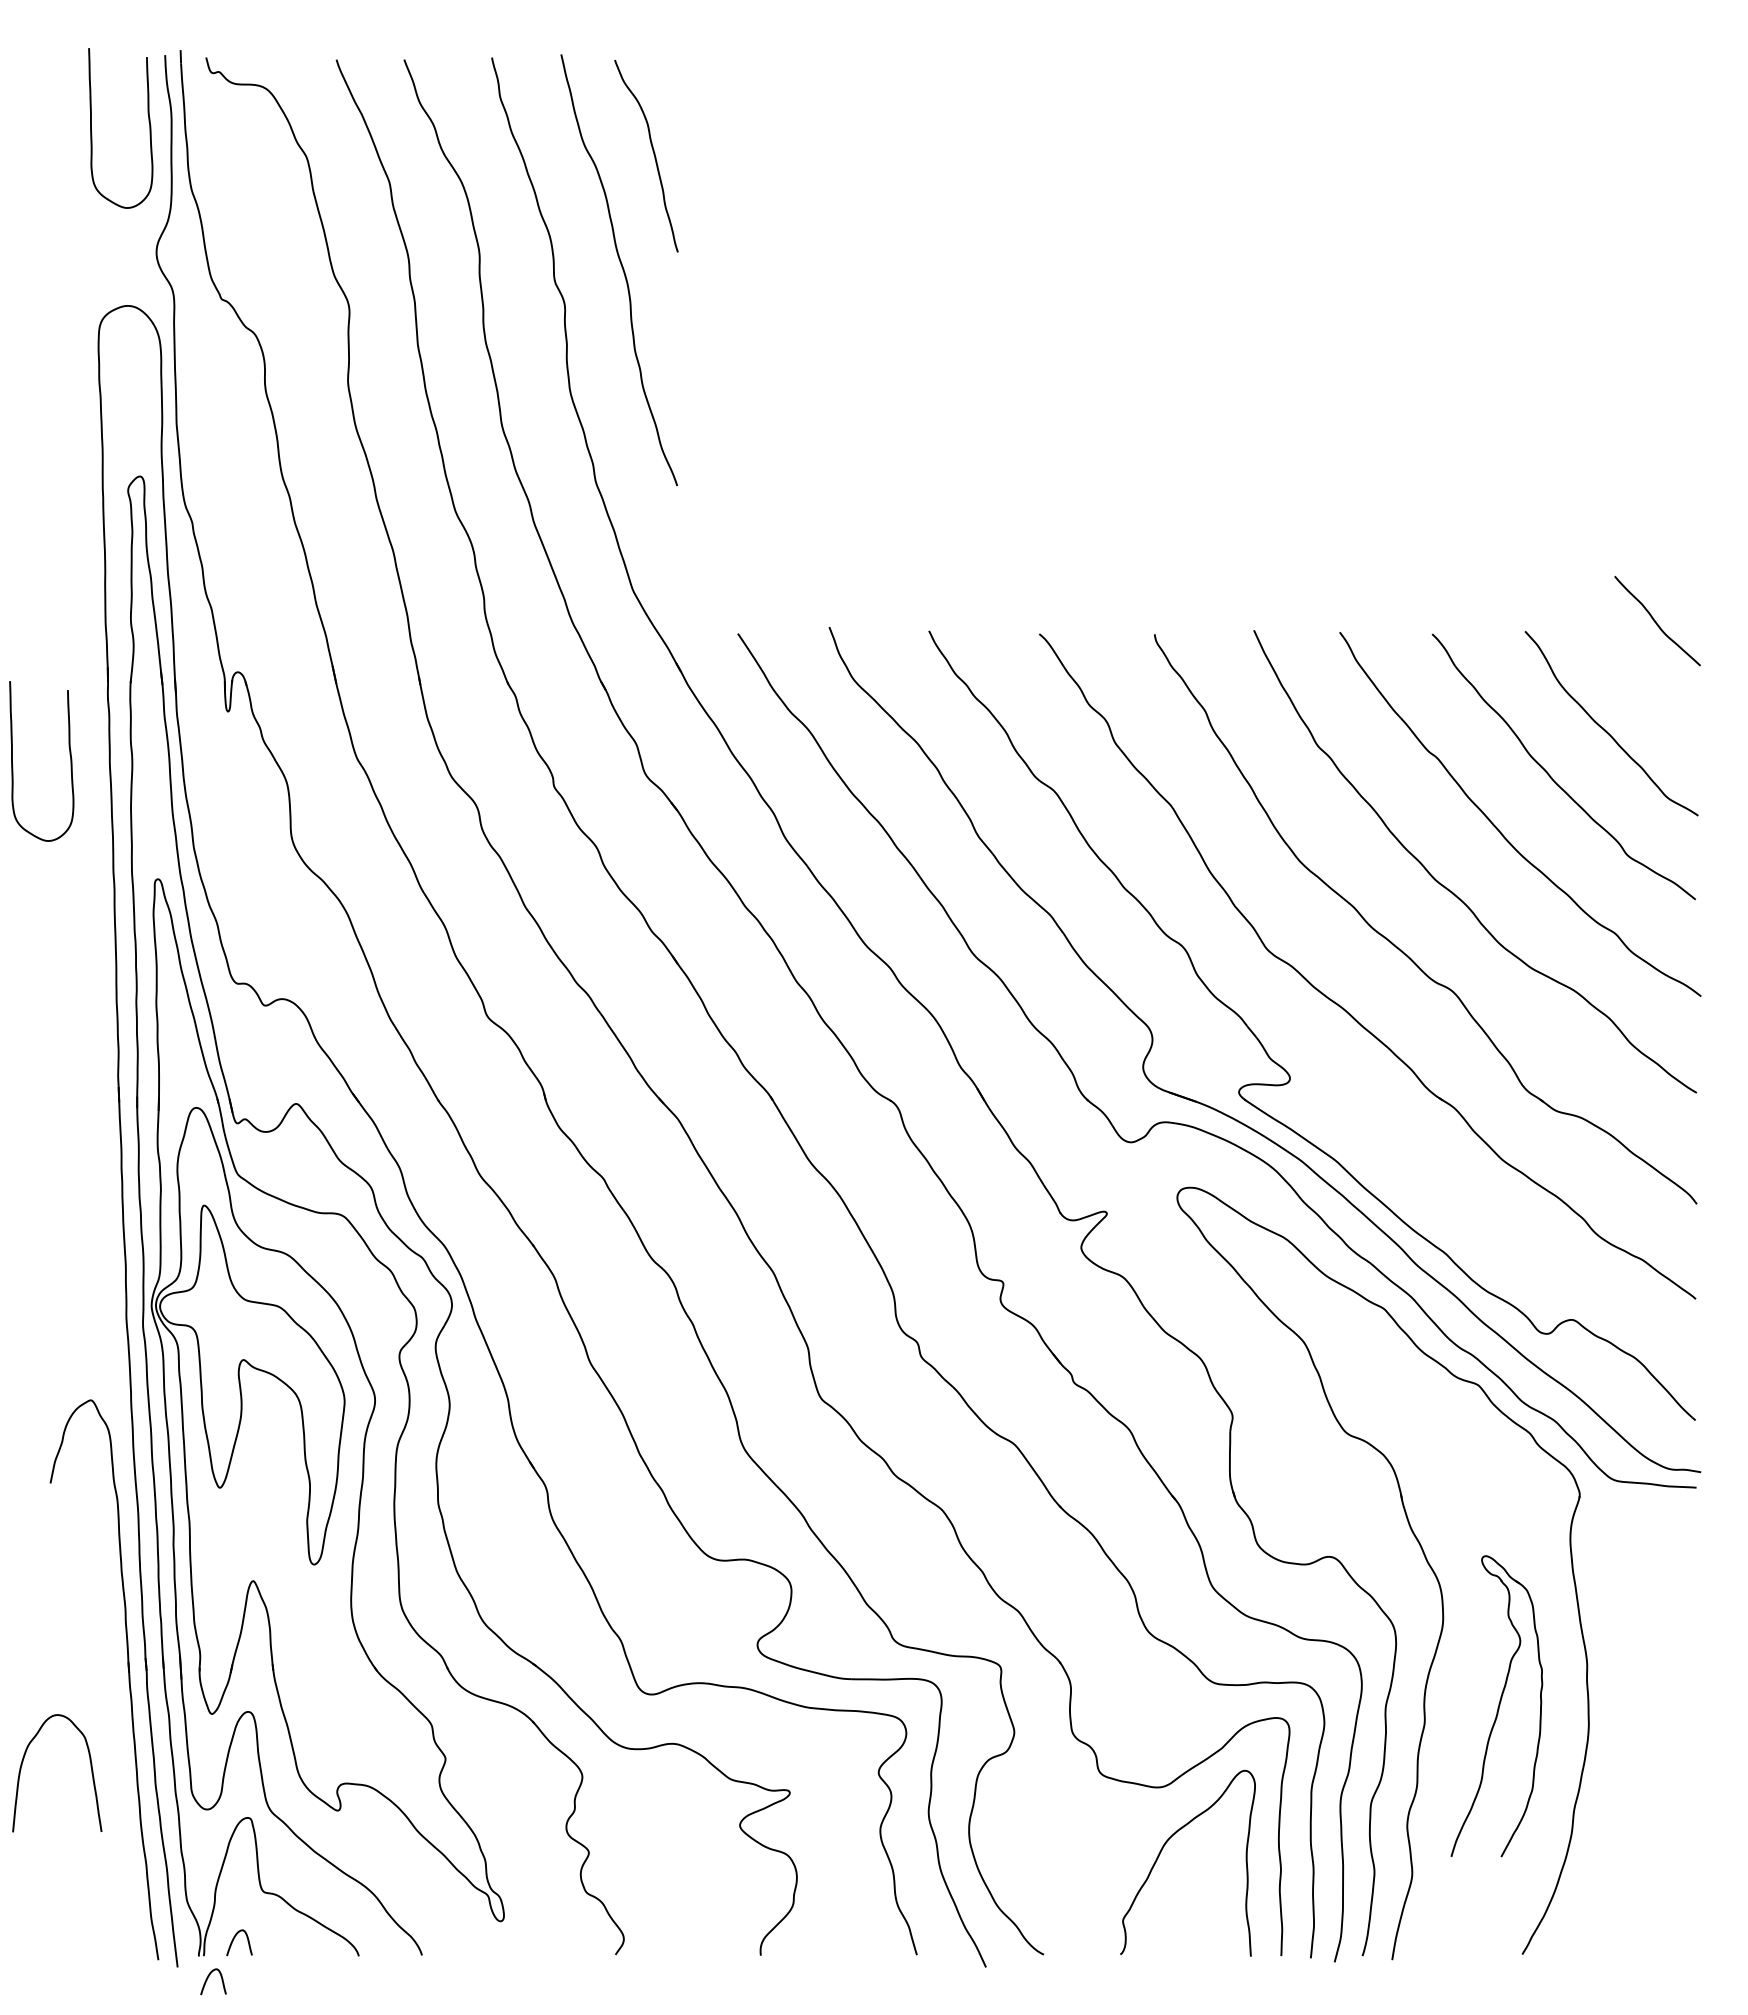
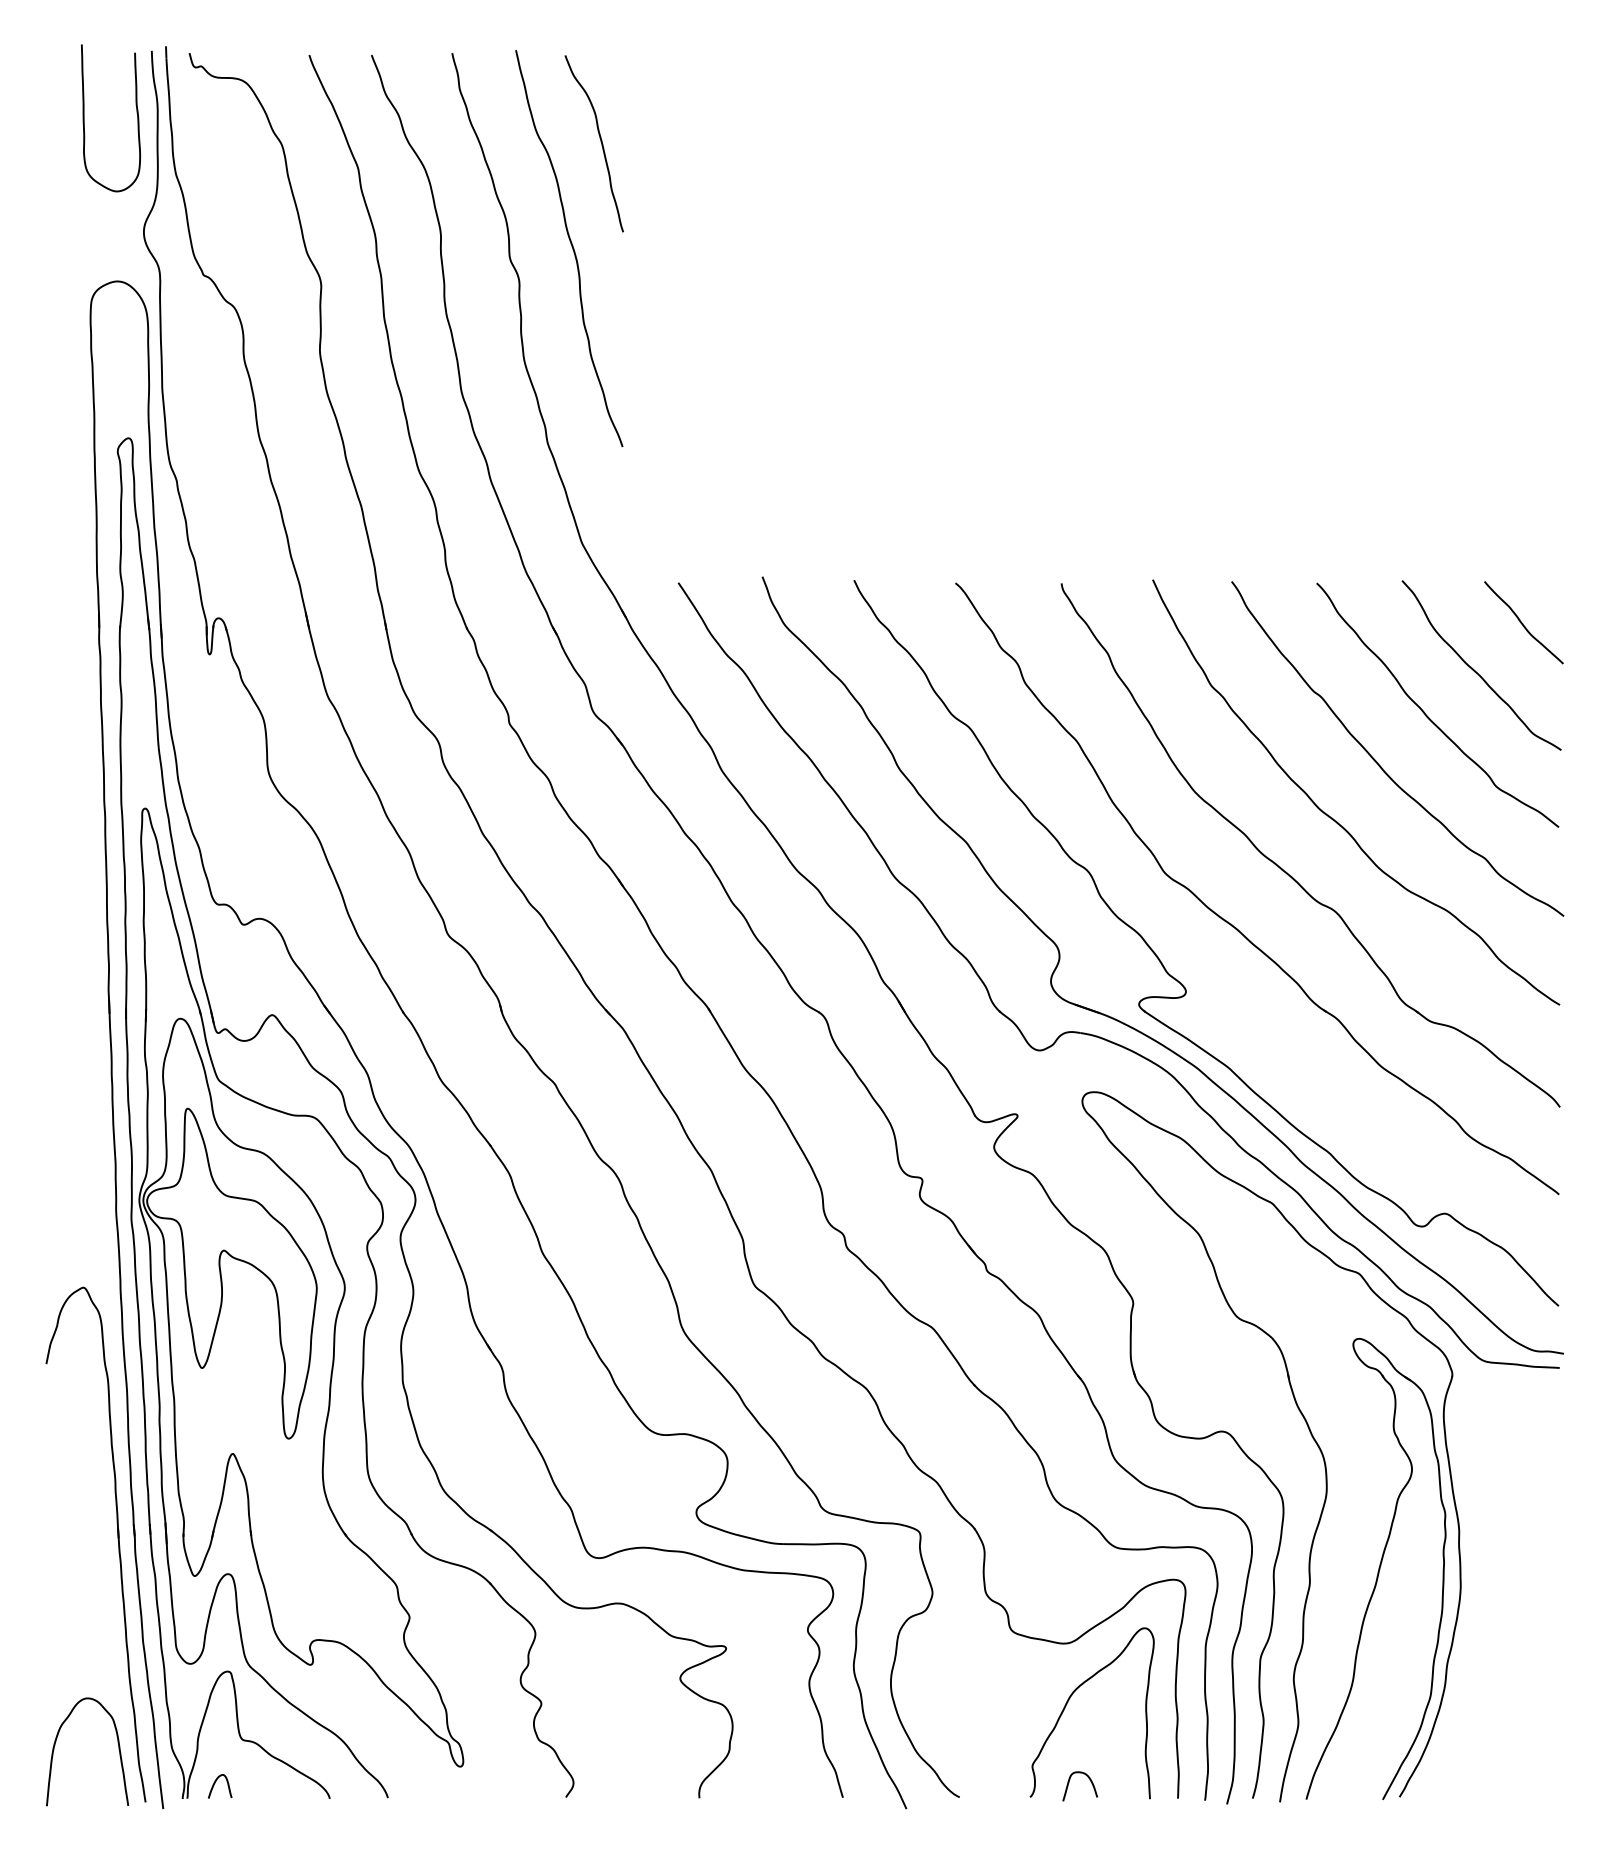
curve: (1656, 621) -> (1522, 623), moved
curve: (13, 766) -> (12, 704), removed
part: (1496, 1706) -> (1375, 1569), size x1.67
curve: (90, 1767) -> (118, 1746), moved
curve: (1163, 1938) -> (1069, 1782), added
curve: (208, 1978) -> (191, 1819), removed

